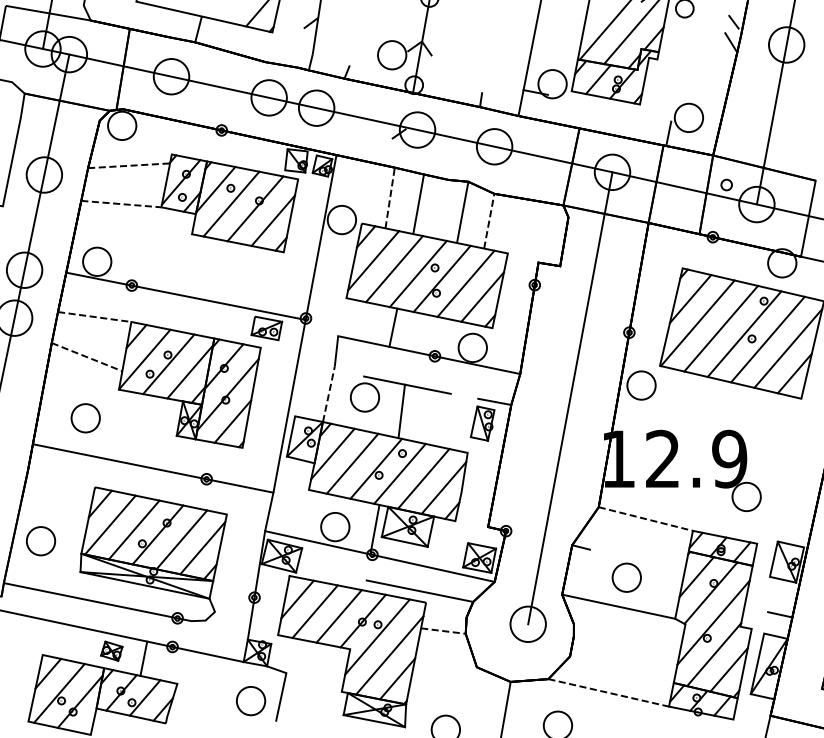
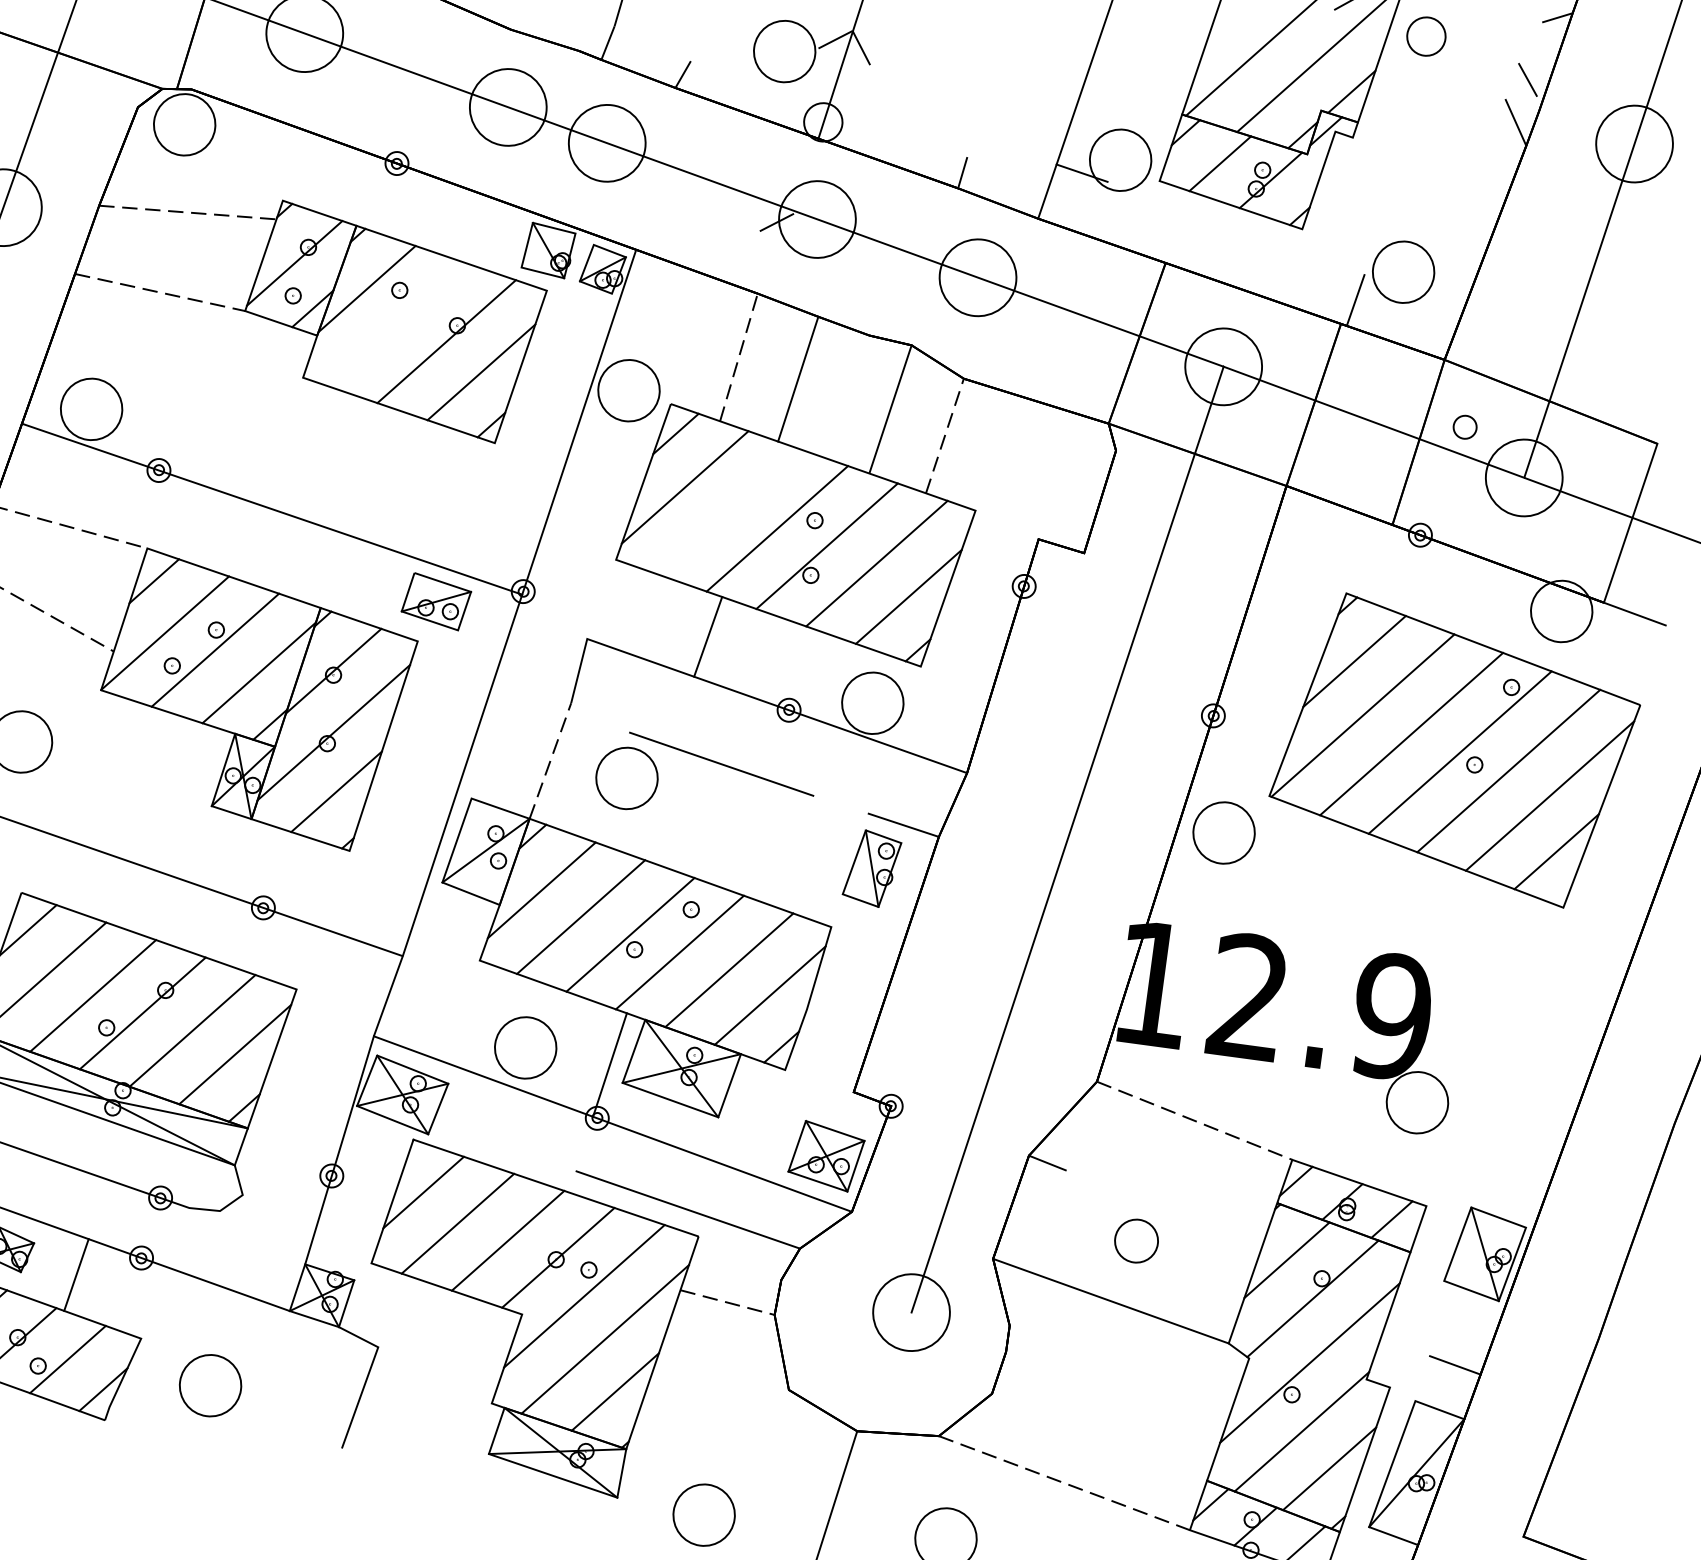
line: (231, 203) -> (396, 323), removed
line: (394, 269) -> (727, 512), removed
line: (401, 411) -> (701, 819), removed
part: (626, 577) -> (1136, 1240), size x0.7
part: (251, 701) -> (211, 1386), moved

